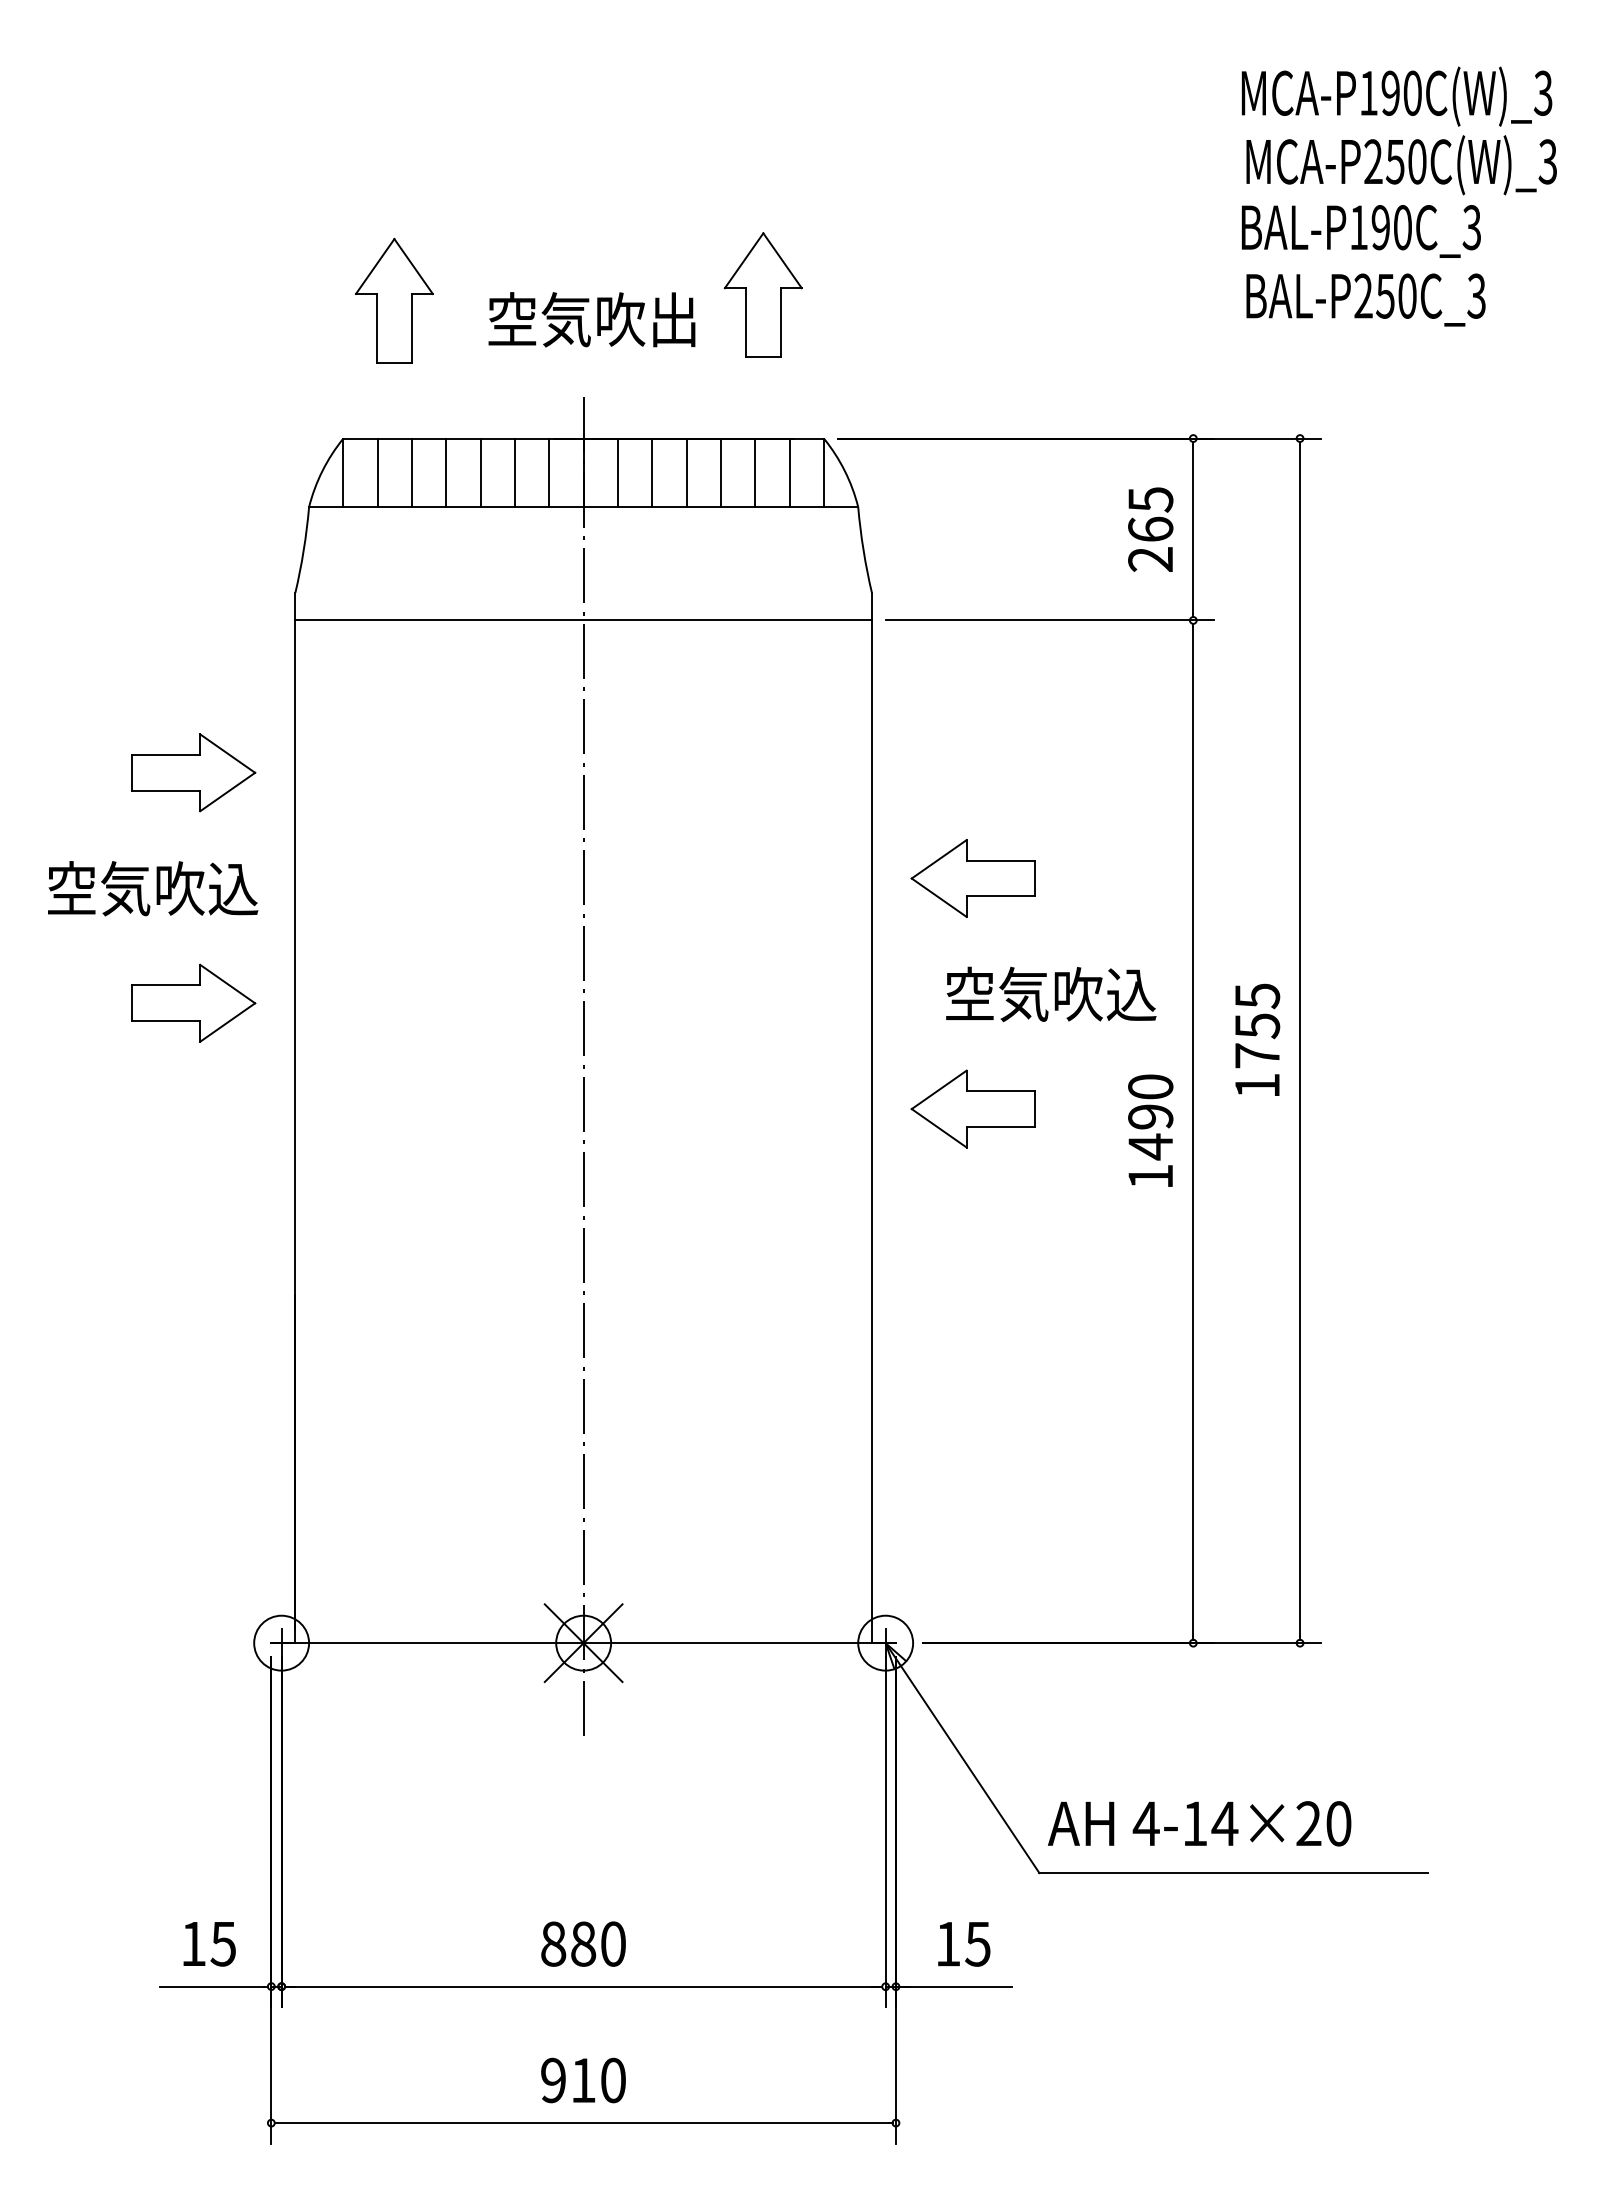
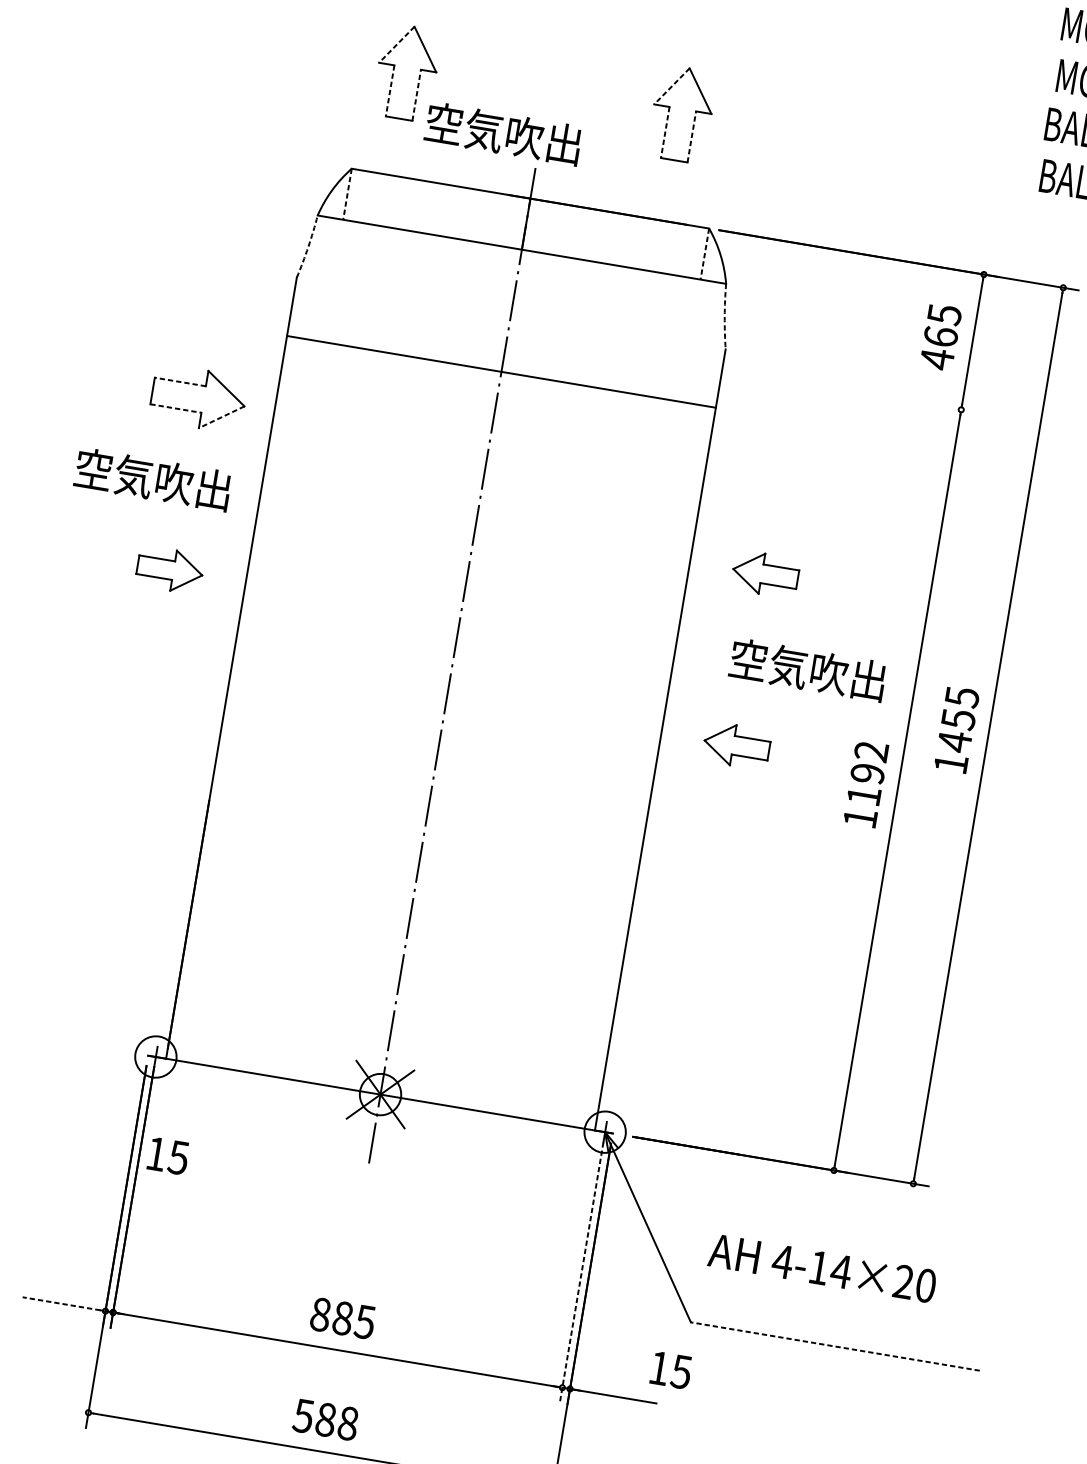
line: (744, 260) -> (672, 86), solid -> dashed
line: (375, 266) -> (397, 44), solid -> dashed
text: (591, 319) -> (502, 133), moved
line: (781, 322) -> (692, 136), solid -> dashed
line: (745, 323) -> (665, 133), solid -> dashed
line: (412, 327) -> (416, 94), solid -> dashed
line: (376, 328) -> (390, 91), solid -> dashed
line: (377, 472) -> (372, 198), removed
line: (412, 472) -> (398, 202), removed
line: (446, 472) -> (424, 206), removed
line: (480, 472) -> (449, 211), removed
line: (515, 472) -> (475, 215), removed
line: (549, 472) -> (500, 219), removed
line: (617, 472) -> (551, 228), removed
line: (652, 472) -> (577, 232), removed
line: (686, 472) -> (602, 236), removed
line: (720, 472) -> (628, 240), removed
line: (755, 472) -> (654, 245), removed
line: (789, 472) -> (679, 249), removed
line: (343, 473) -> (347, 194), solid -> dashed
line: (823, 473) -> (704, 254), solid -> dashed
arc: (303, 550) -> (308, 247), solid -> dashed
arc: (863, 550) -> (724, 316), solid -> dashed
text: (1150, 559) -> (937, 359), 265 -> 465
line: (583, 620) -> (501, 371), moved
line: (1049, 620) -> (854, 391), removed
line: (165, 754) -> (180, 381), solid -> dashed
line: (166, 790) -> (176, 408), solid -> dashed
line: (227, 792) -> (221, 417), solid -> dashed
part: (972, 878) -> (764, 574), size x0.7
text: (233, 888) -> (214, 489), 空気吹込 -> 空気吹出
text: (1131, 994) -> (868, 680), 空気吹込 -> 空気吹出
part: (193, 1002) -> (170, 569), size x0.7
text: (1257, 1055) -> (954, 741), 1755 -> 1455
part: (972, 1108) -> (736, 745), size x0.7
text: (1150, 1117) -> (867, 774), 1490 -> 1192
text: (1199, 1823) -> (822, 1268), moved
line: (885, 1832) -> (581, 1272), solid -> dashed
line: (1233, 1873) -> (835, 1346), solid -> dashed
text: (612, 1943) -> (364, 1321), 880 -> 885
text: (209, 1944) -> (168, 1156), moved
text: (964, 1944) -> (671, 1370), moved
line: (211, 1986) -> (61, 1303), solid -> dashed
text: (582, 2080) -> (325, 1419), 910 -> 588

